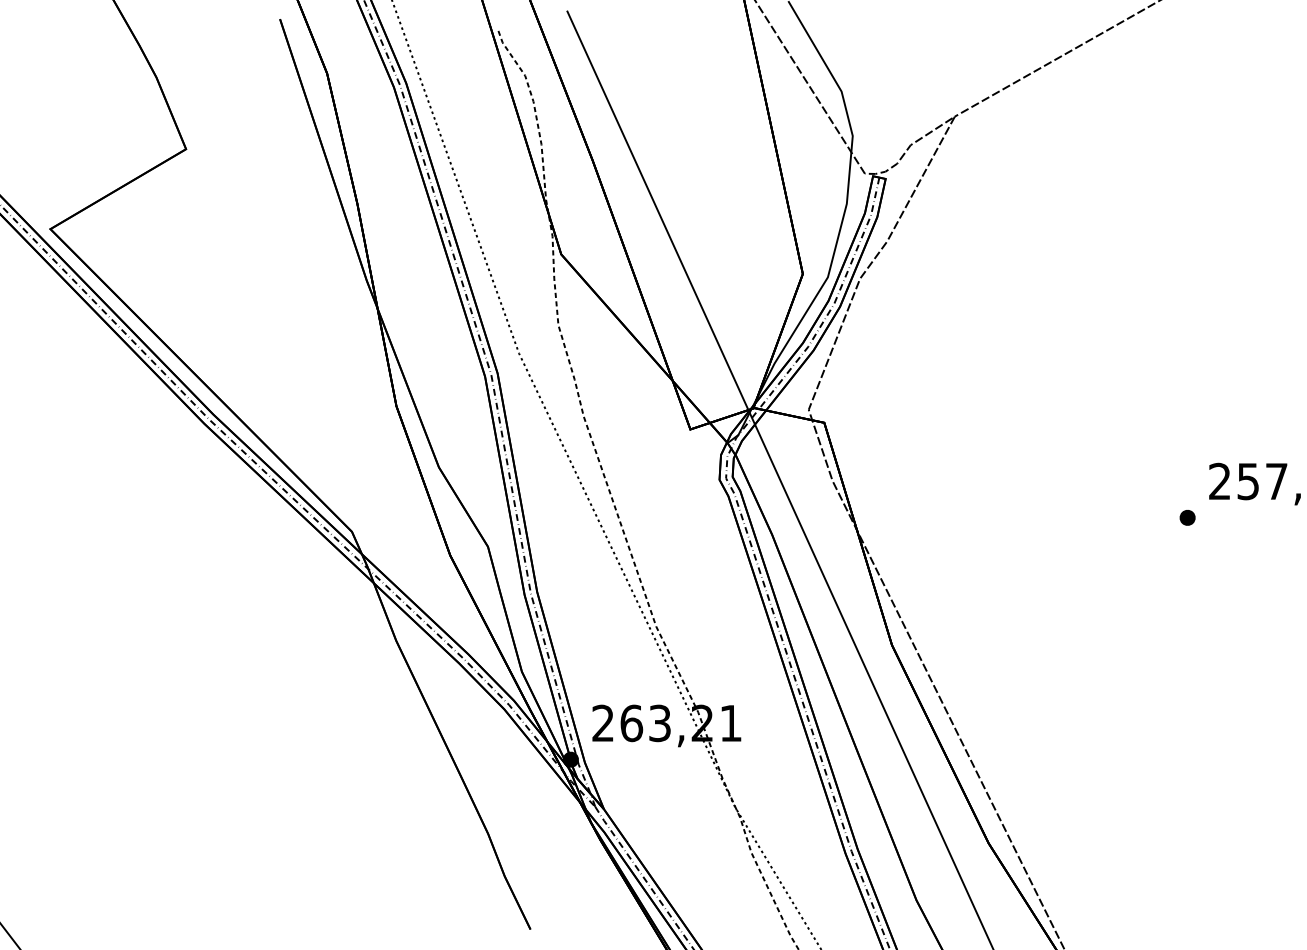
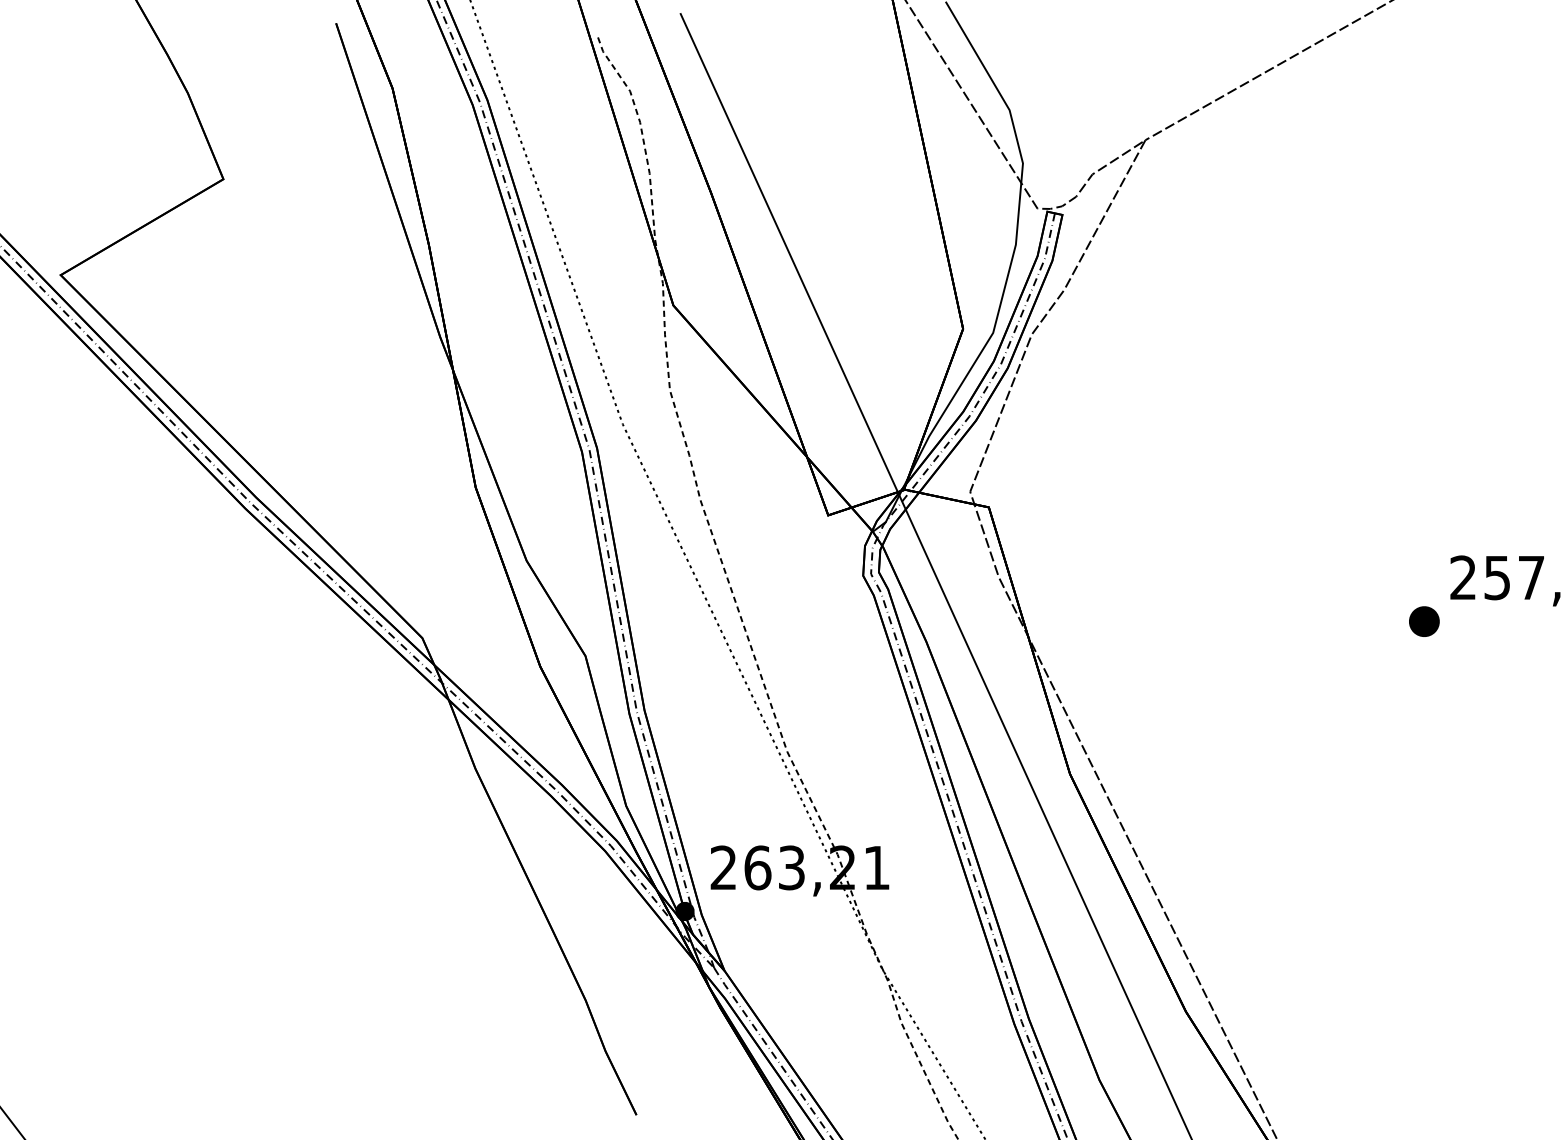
part: (1187, 517) -> (1424, 620), size x1.6

